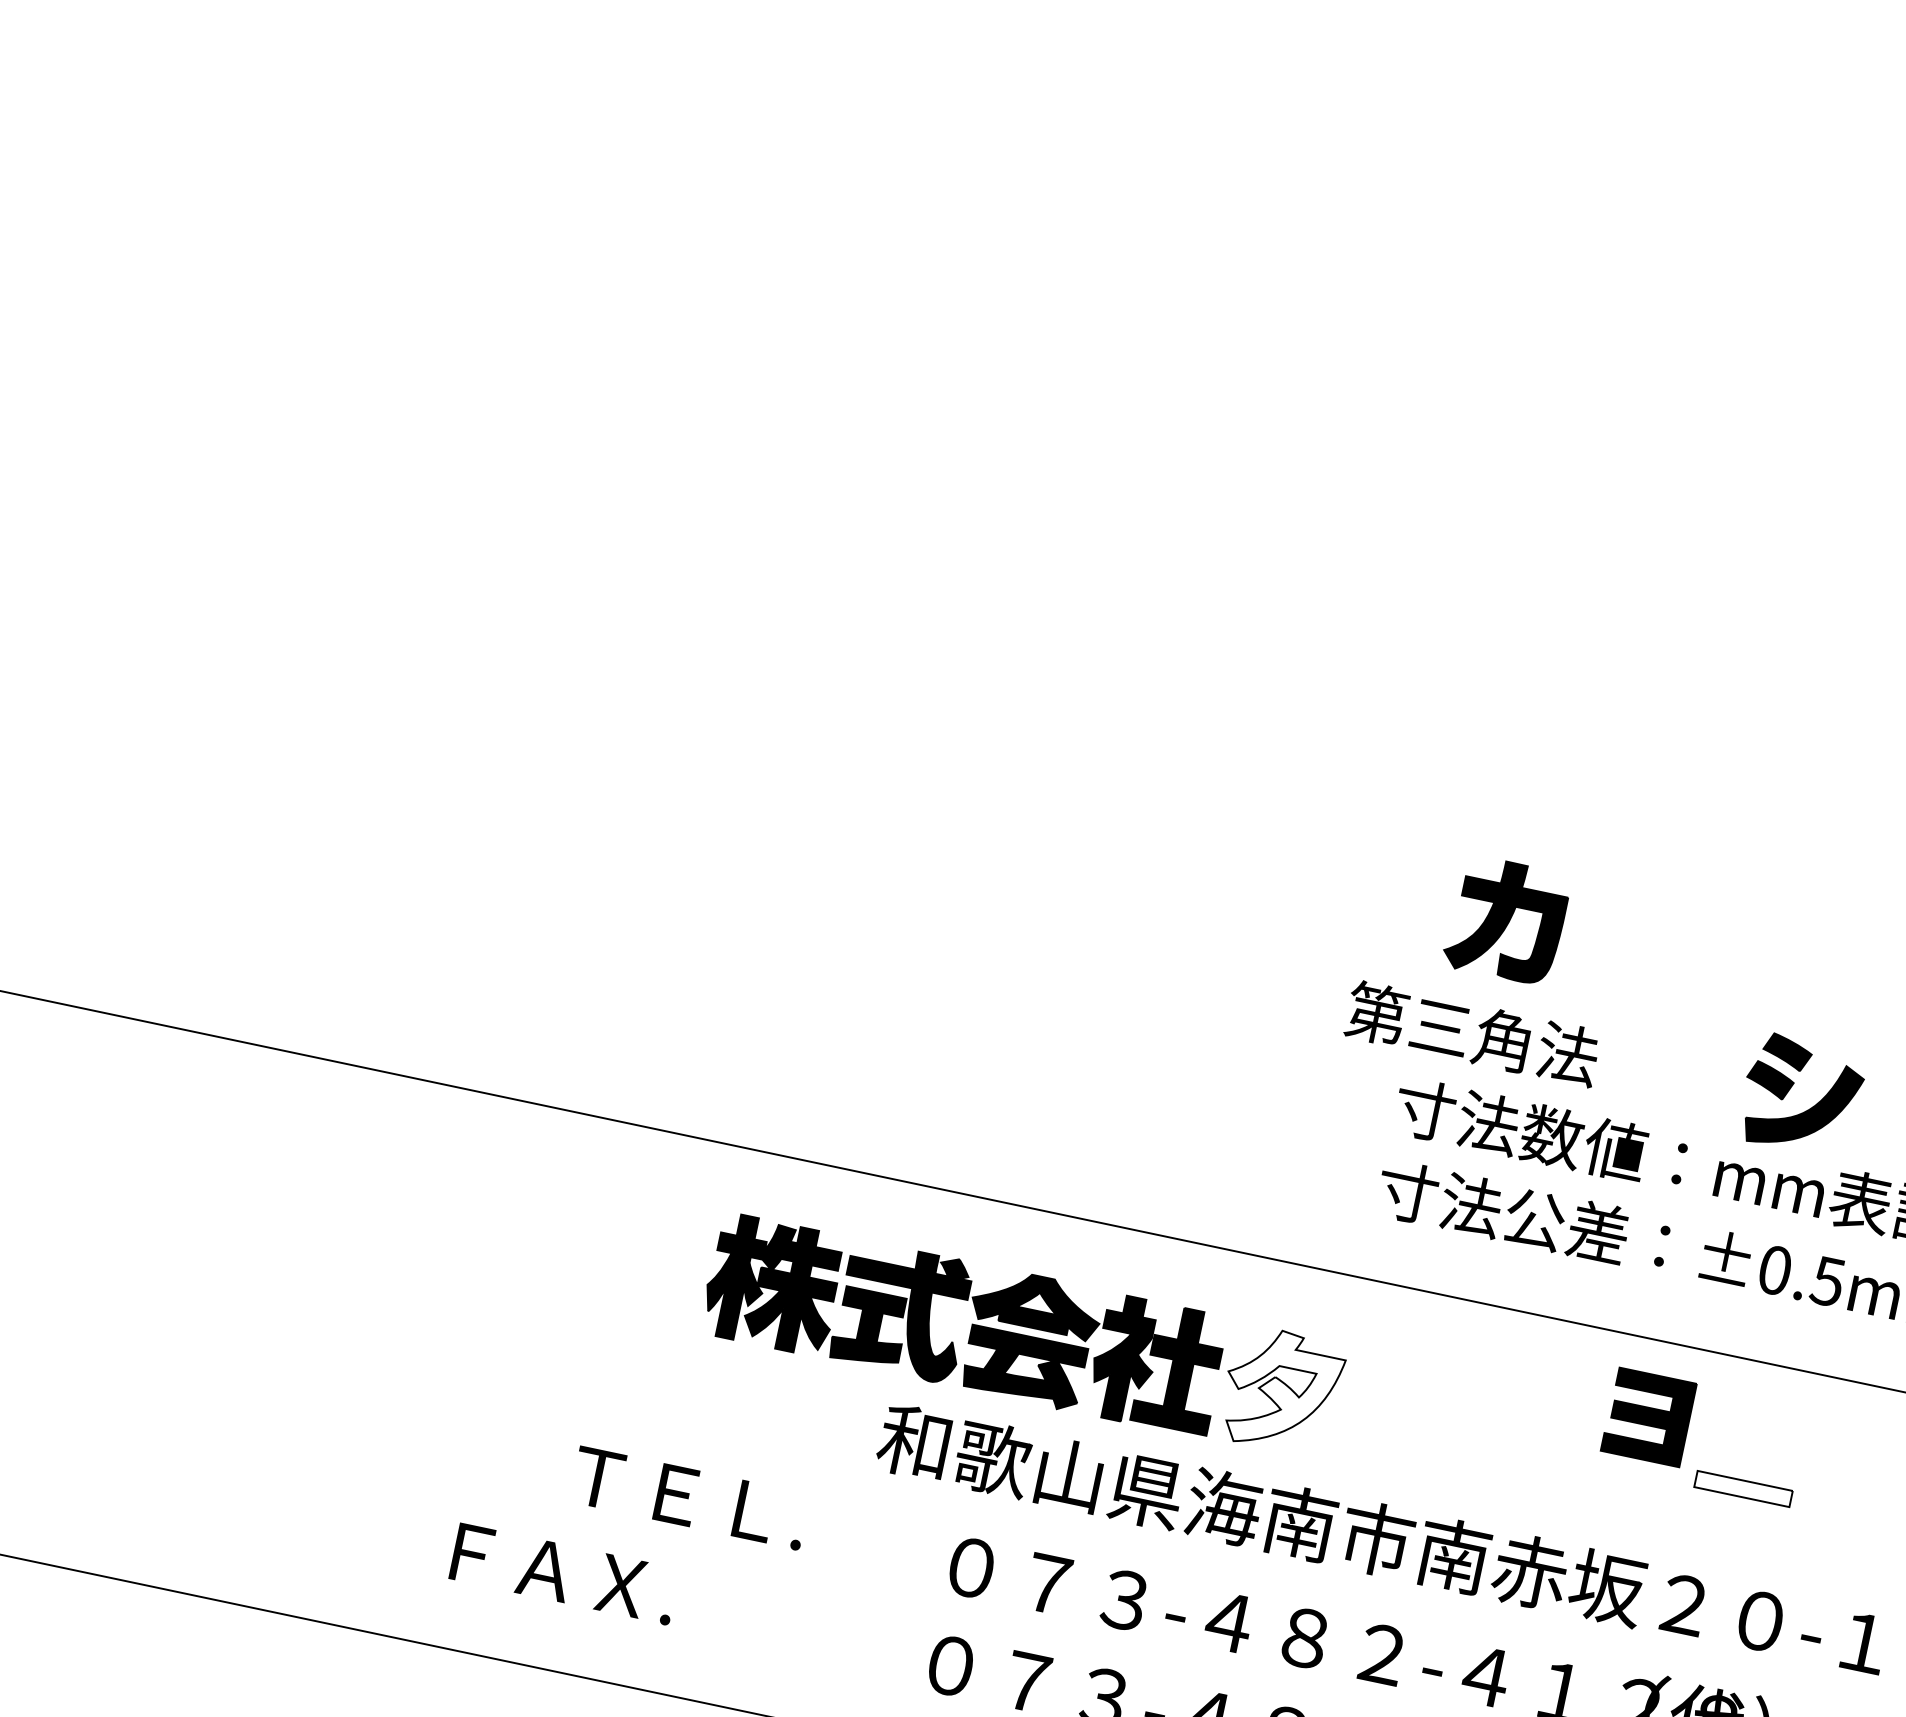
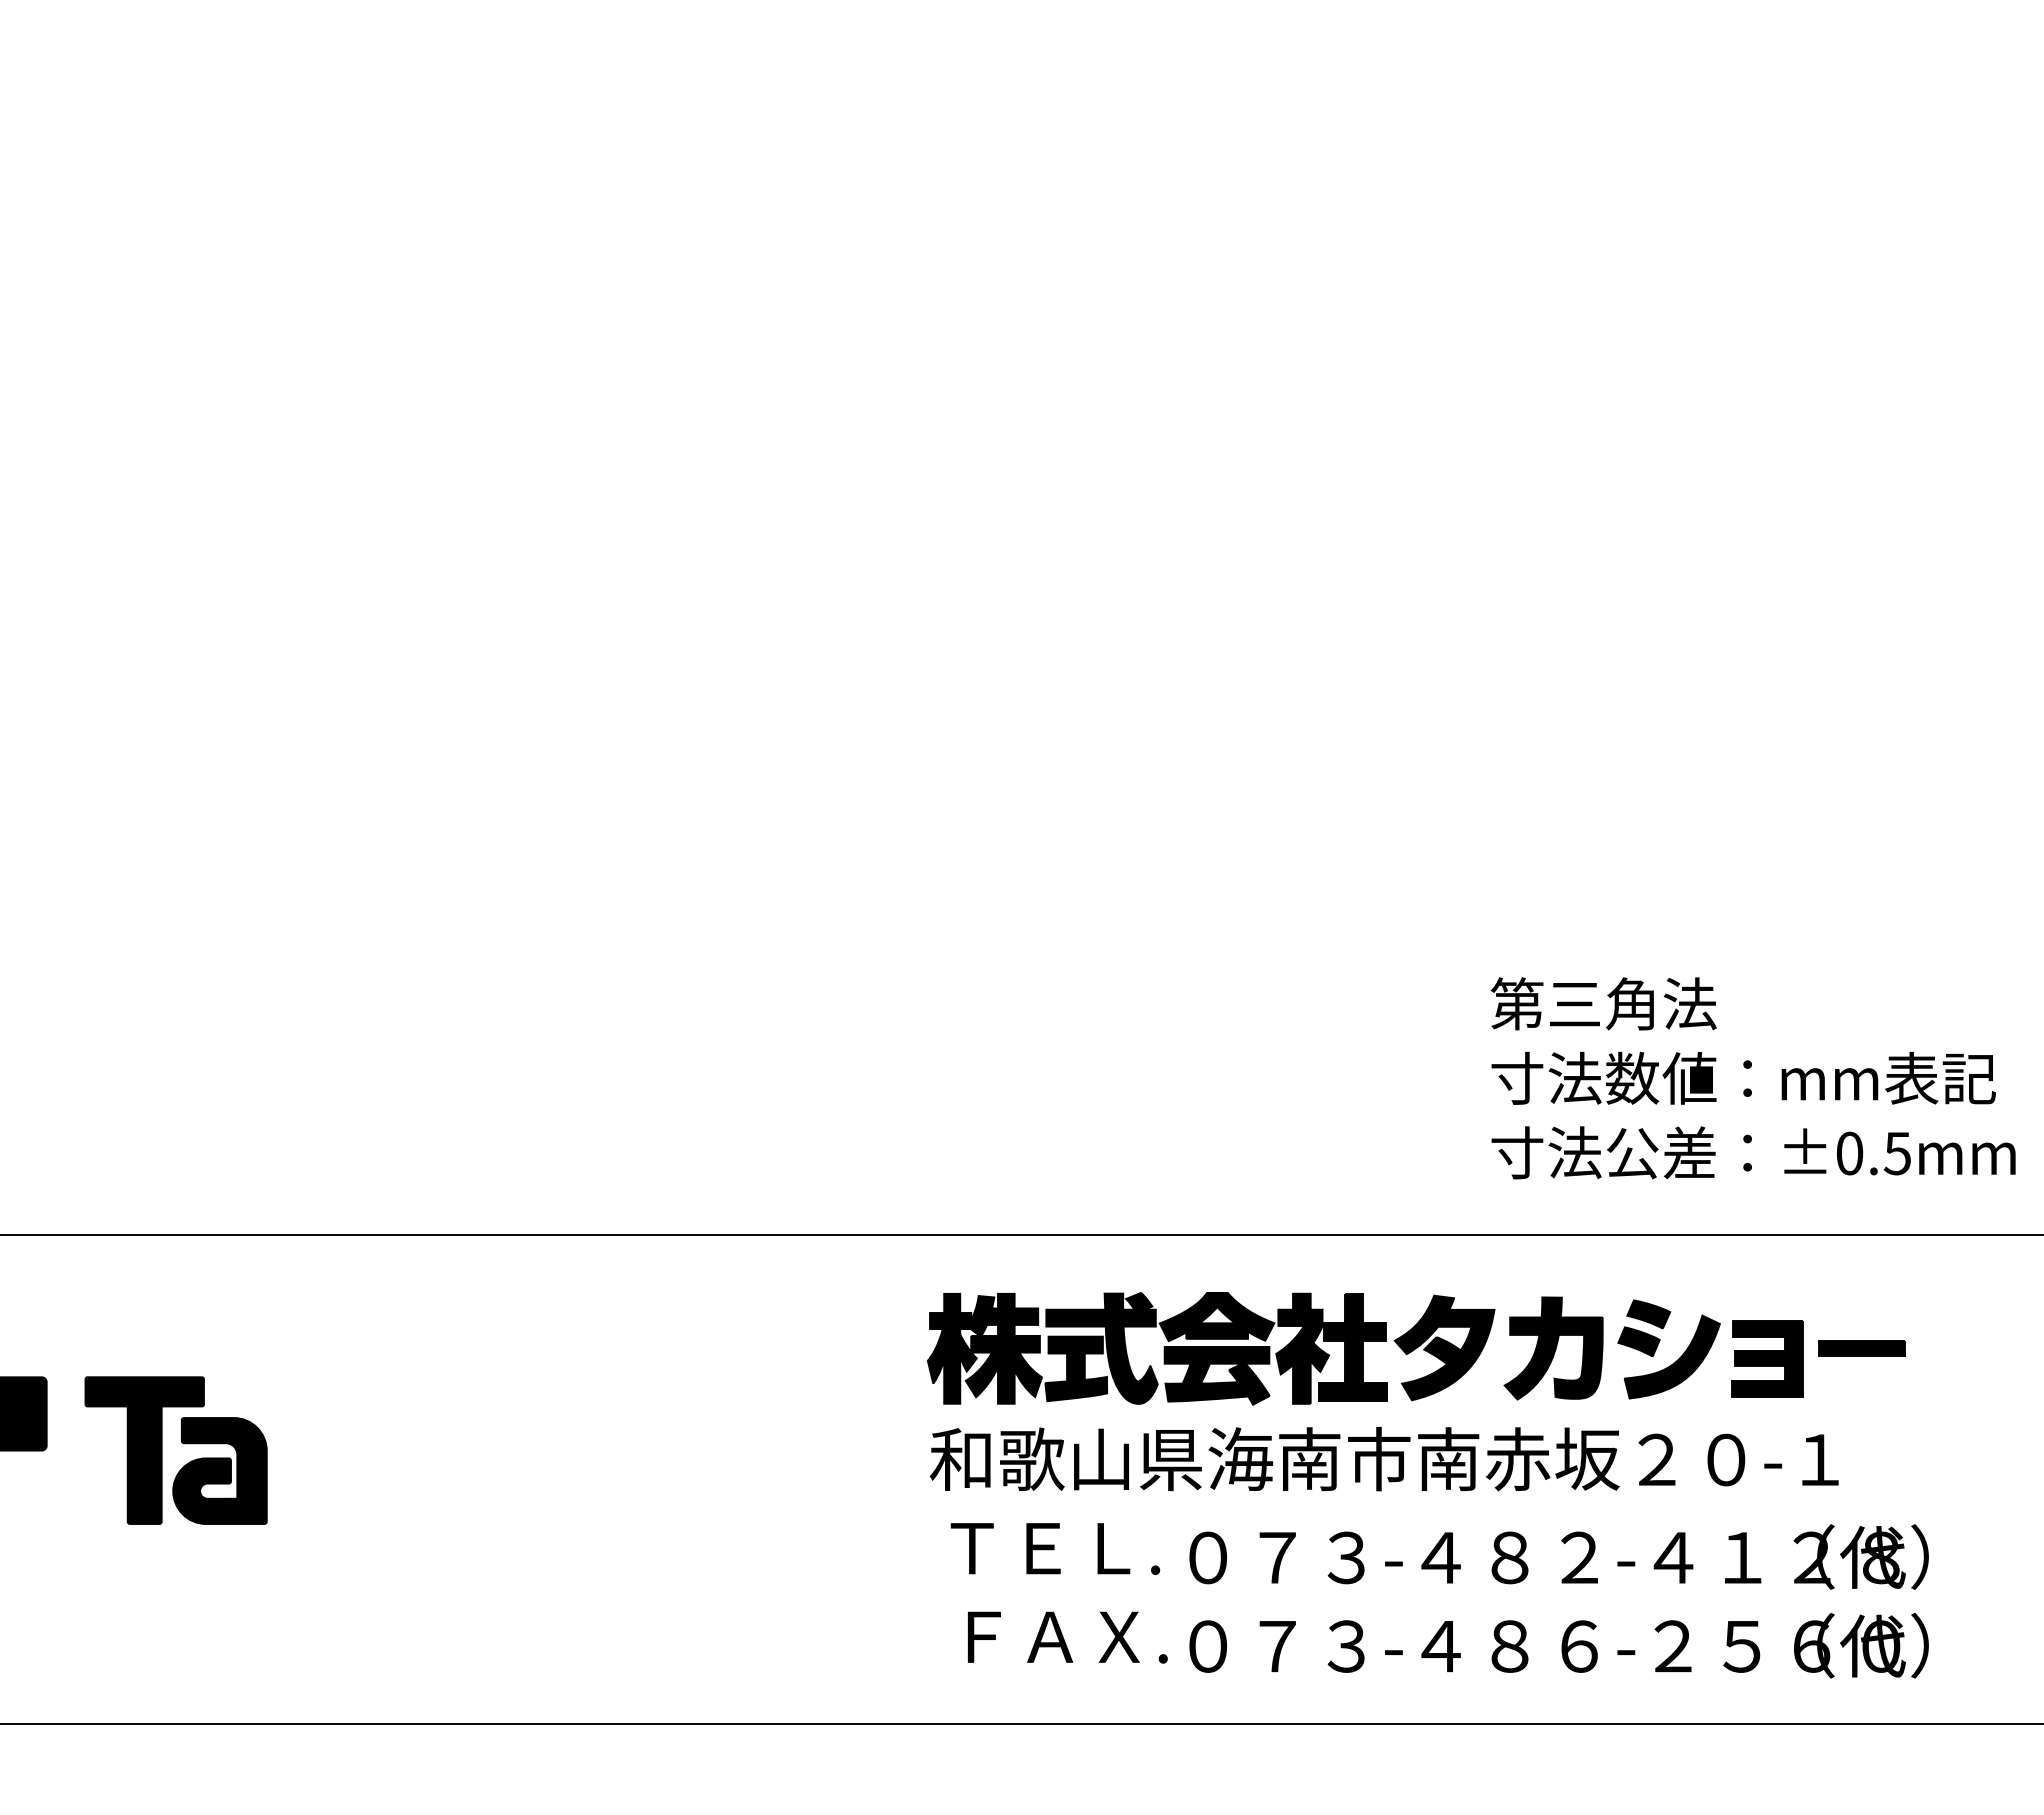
part: (1506, 920) -> (1553, 1348), moved
text: (1472, 1033) -> (1603, 1003), moved
part: (1791, 1088) -> (1658, 1345), moved
fill: (1281, 1390) -> (1444, 1347), added
part: (1649, 1417) -> (1767, 1358), moved
fill: (1743, 1488) -> (1862, 1348), added
text: (689, 1497) -> (1055, 1548), moved
text: (1381, 1540) -> (1383, 1459), moved
text: (564, 1574) -> (1067, 1637), moved

